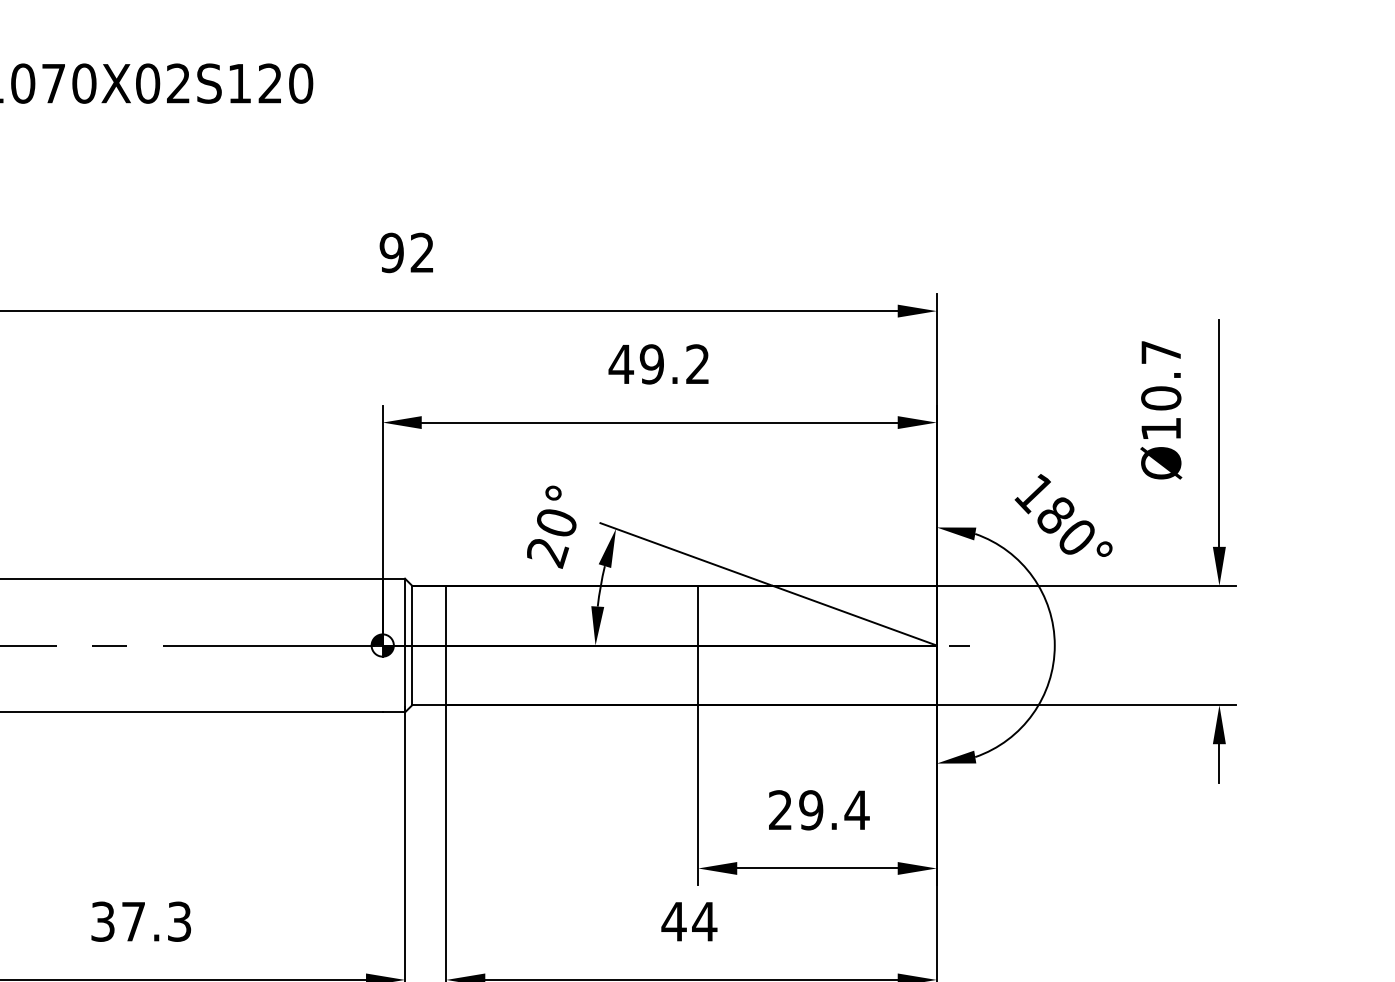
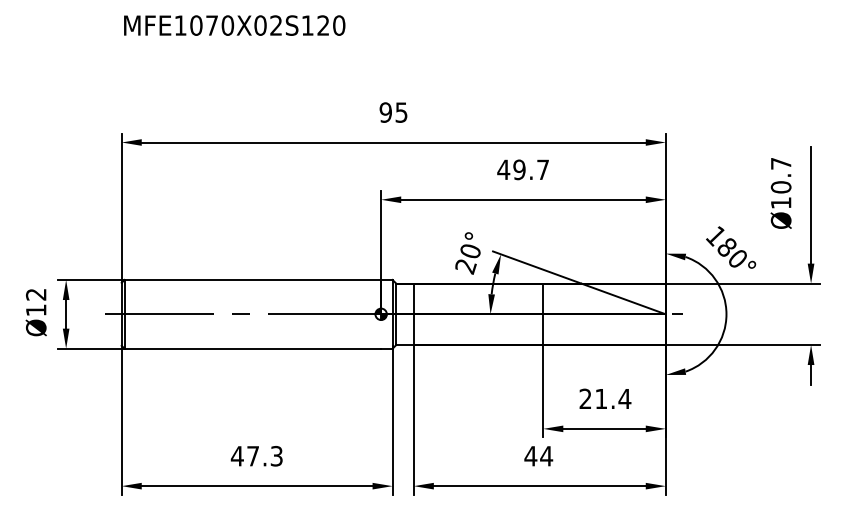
text: (422, 252) -> (401, 112), 92 -> 95
text: (696, 363) -> (542, 169), 49.2 -> 49.7
text: (811, 809) -> (601, 398), 29.4 -> 21.4
text: (101, 920) -> (236, 455), 37.3 -> 47.3

